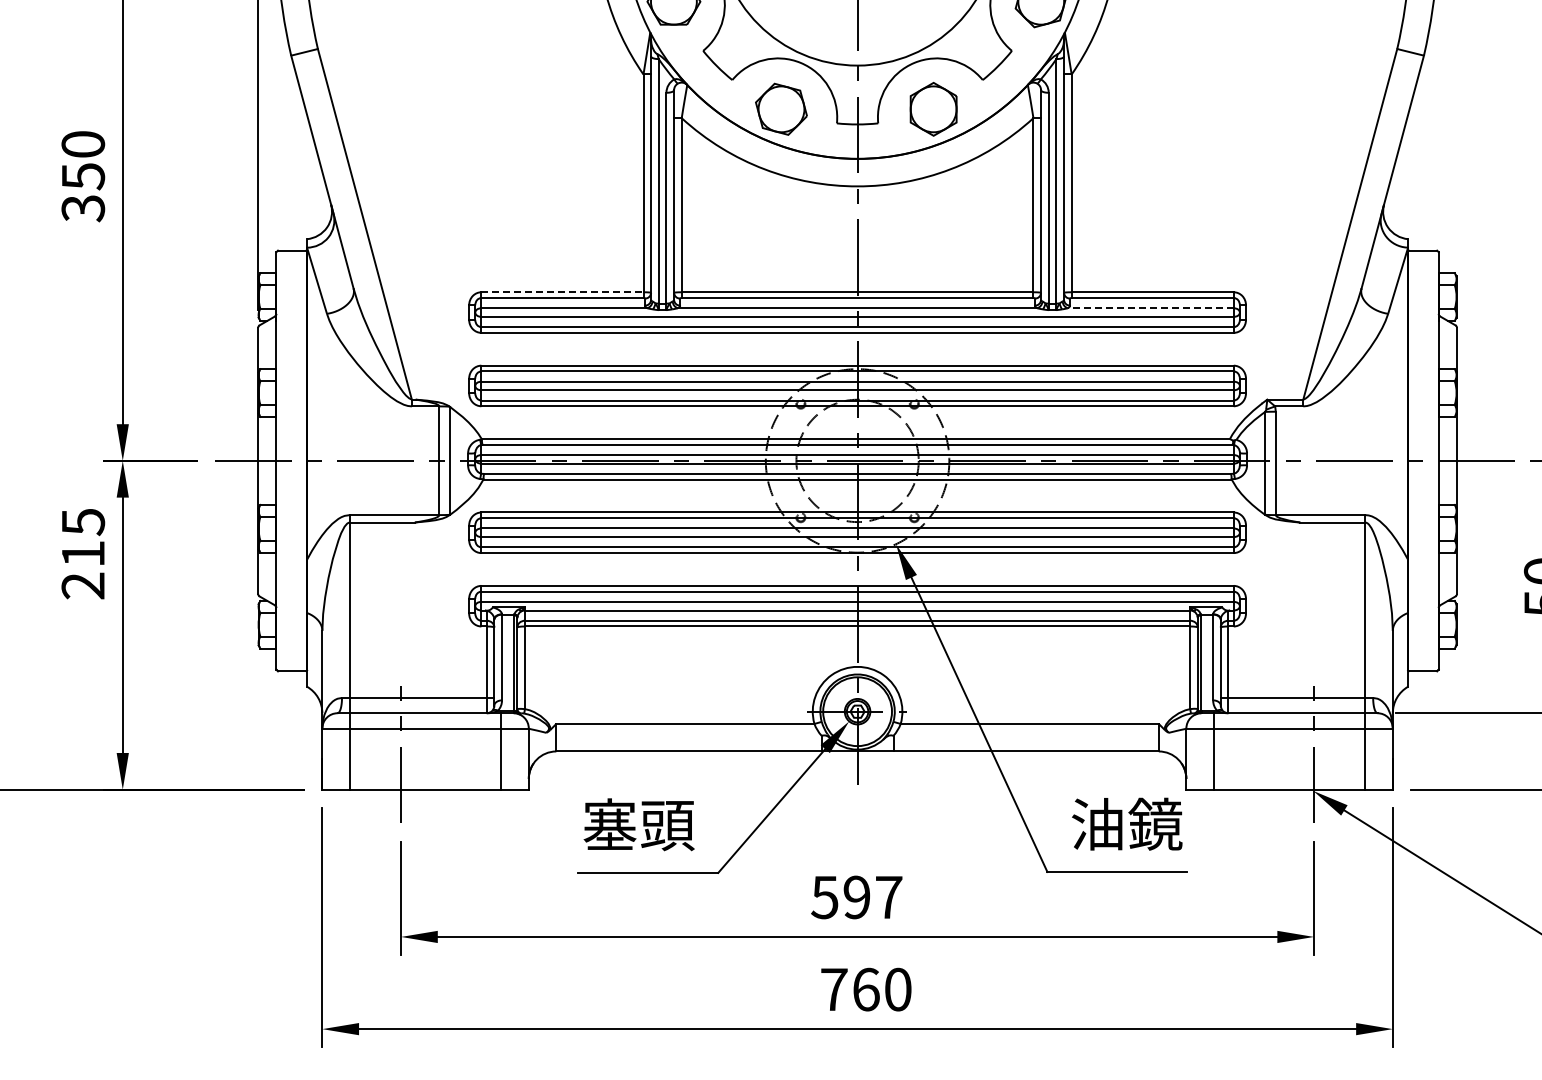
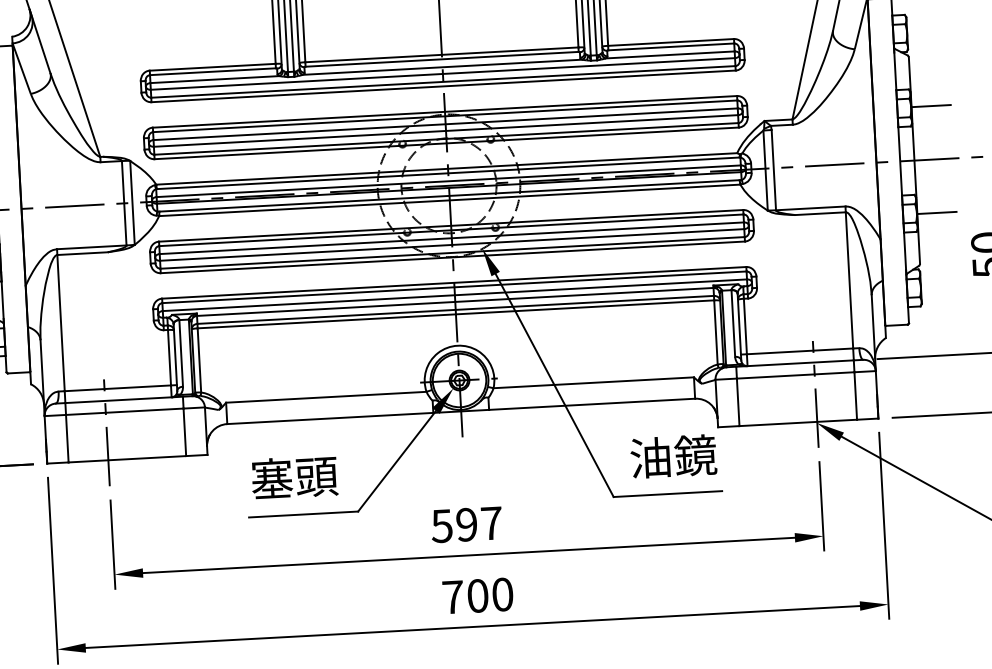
line: (562, 292) -> (212, 67), dashed -> solid
line: (1150, 308) -> (670, 55), dashed -> solid
line: (1482, 392) -> (931, 106), added
line: (1482, 529) -> (937, 212), added
text: (866, 989) -> (478, 595), 760 -> 700

